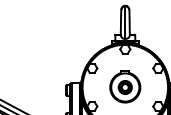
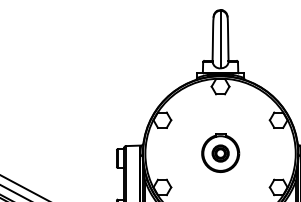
part: (125, 86) -> (220, 152), size x0.7

